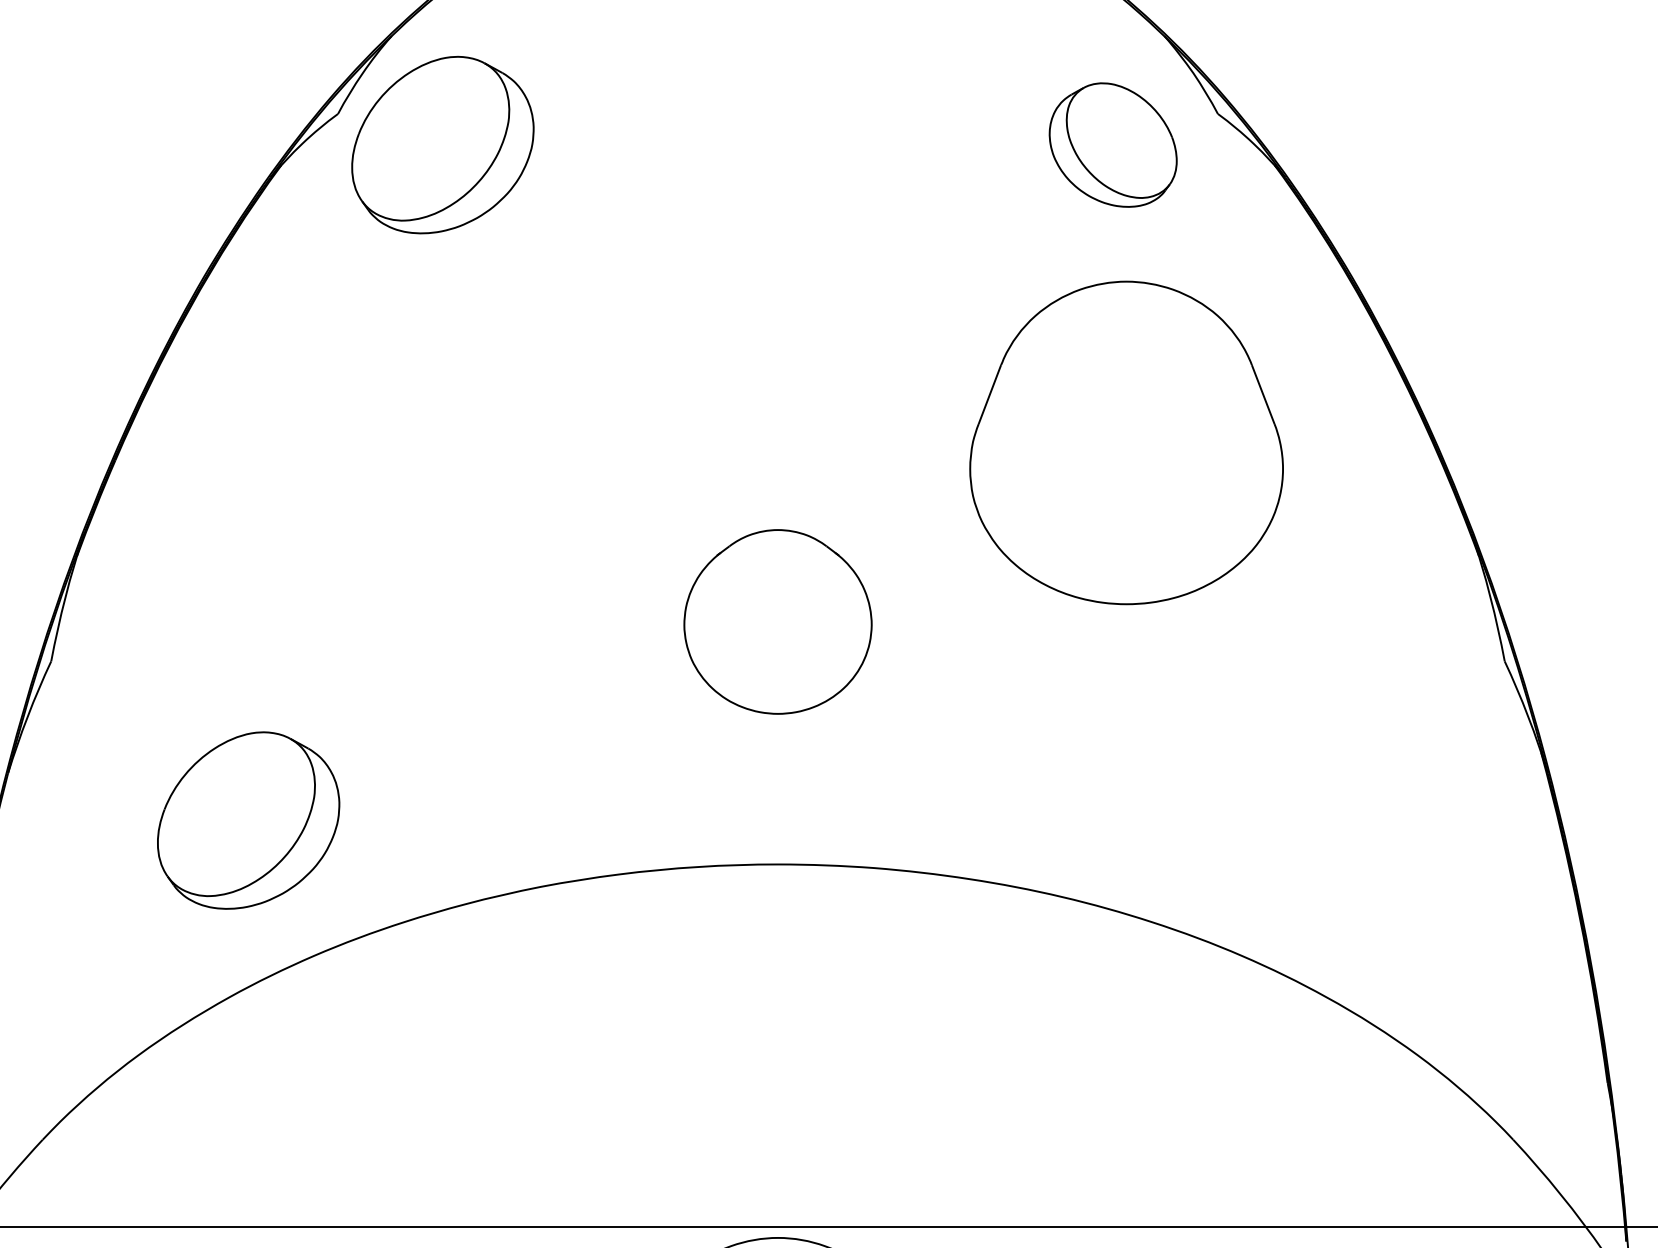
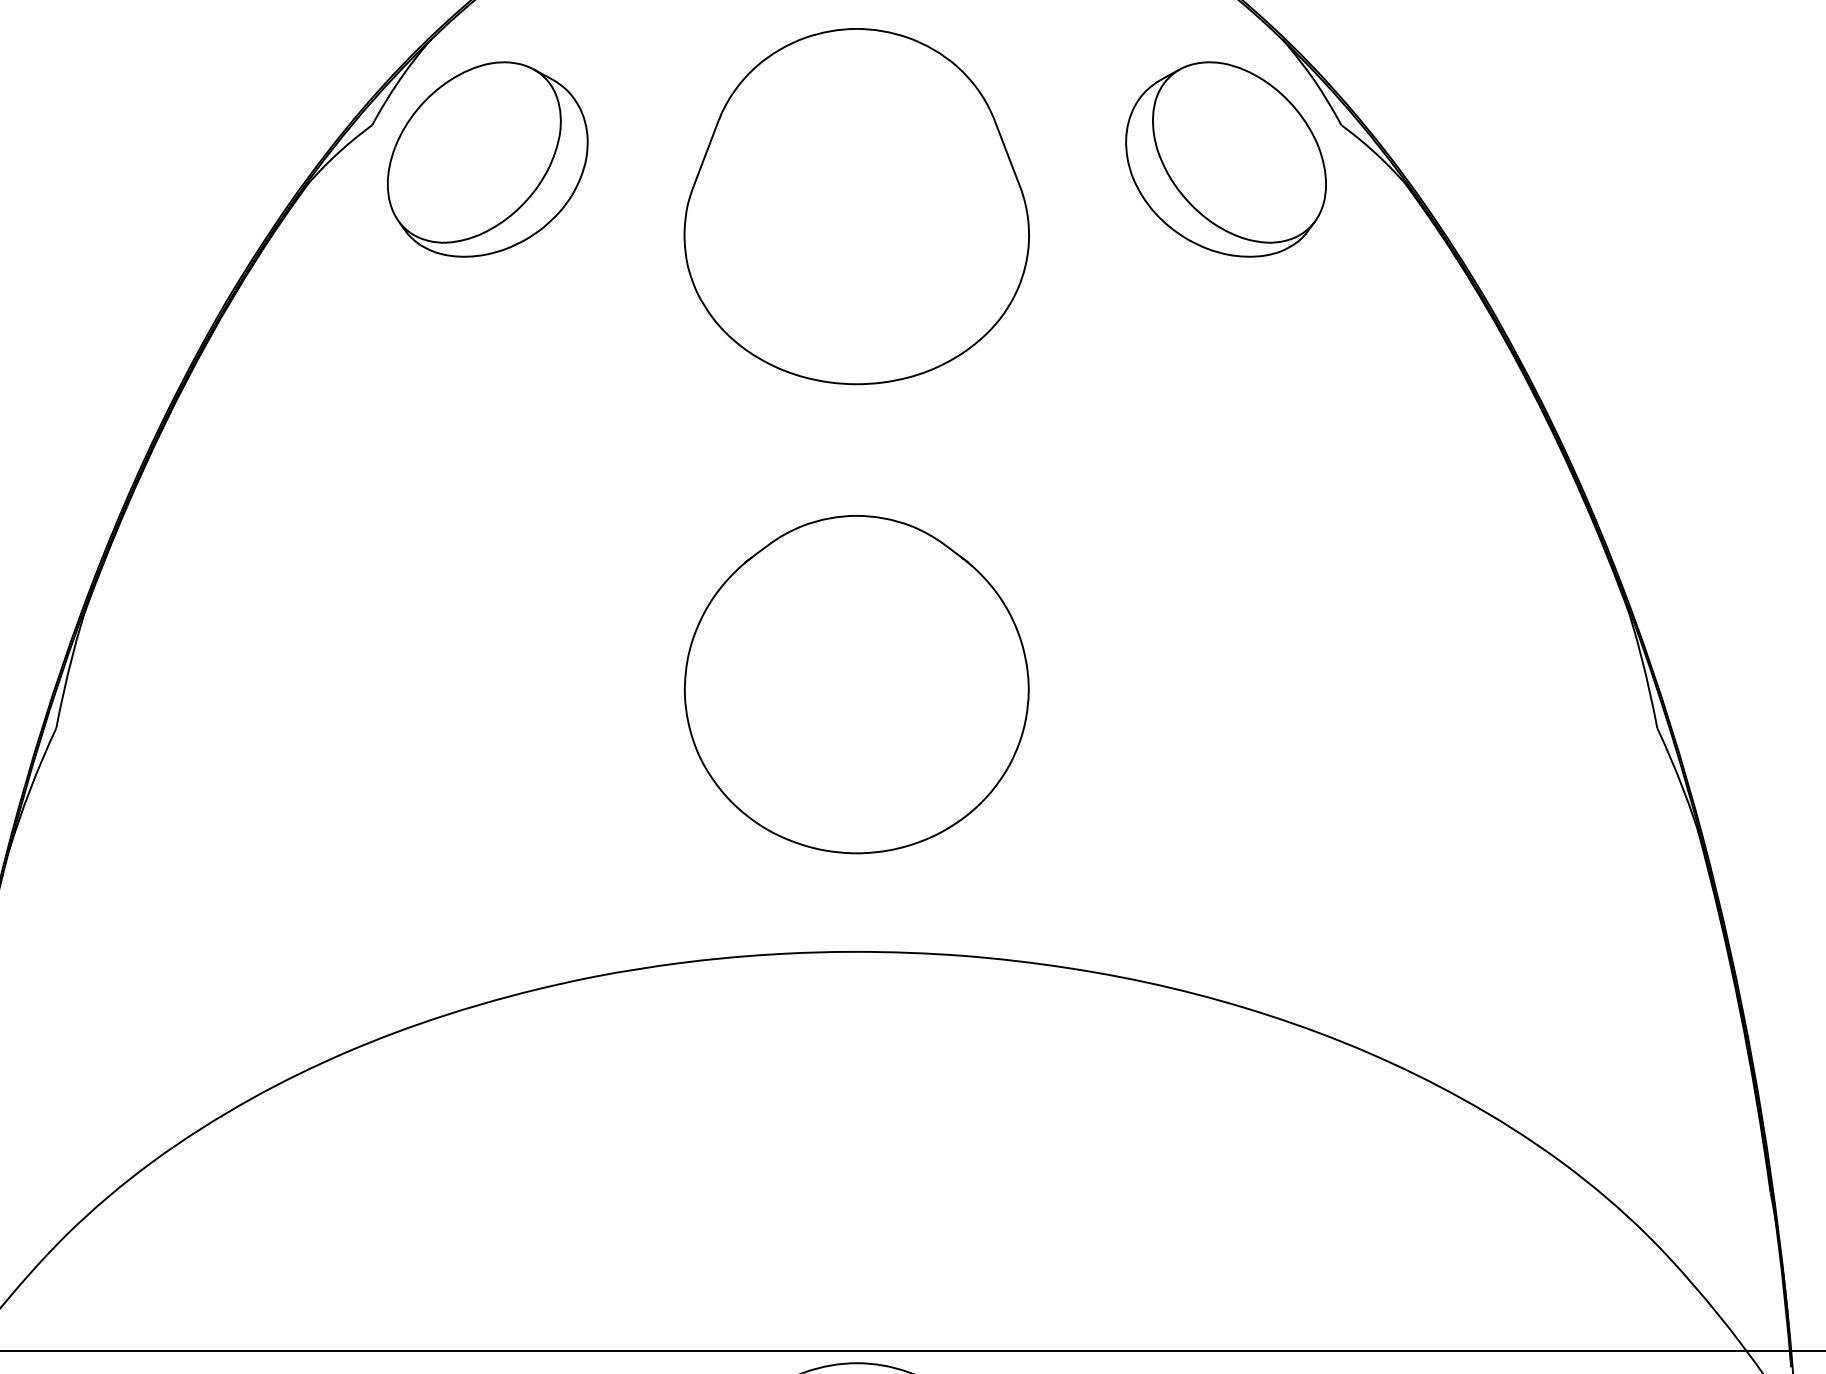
part: (1112, 145) -> (1225, 159), size x1.43
part: (1126, 442) -> (856, 206), moved
part: (777, 621) -> (856, 684), size x1.67
part: (248, 820) -> (273, 903), removed

